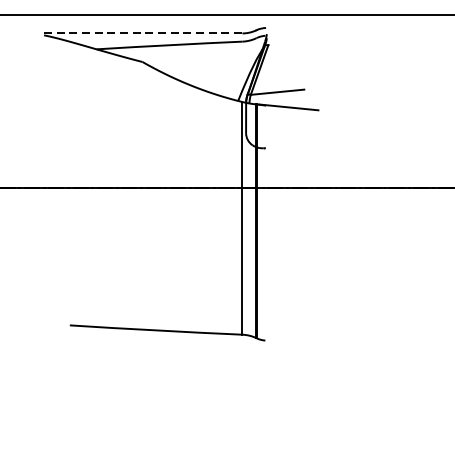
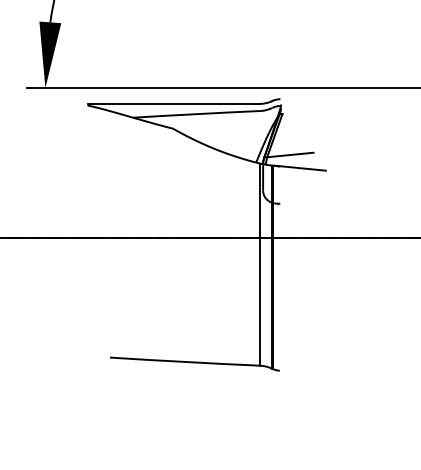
line: (144, 32) -> (174, 103), dashed -> solid

